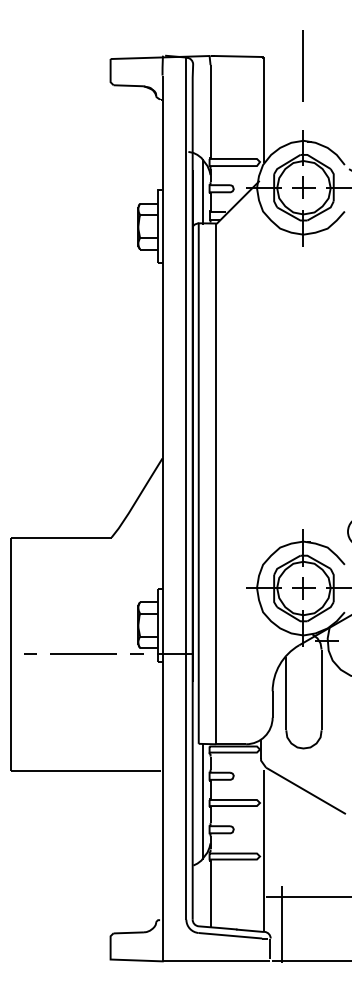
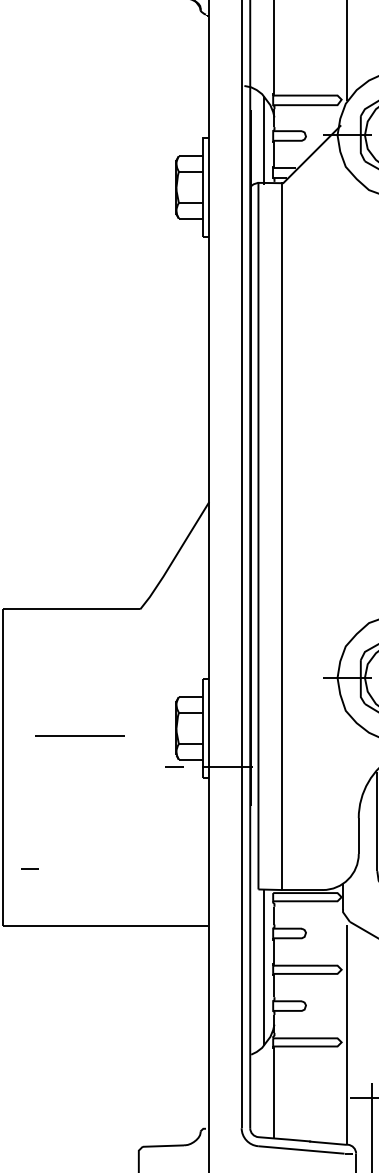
line: (30, 653) -> (30, 868), moved
line: (83, 653) -> (80, 735), moved

